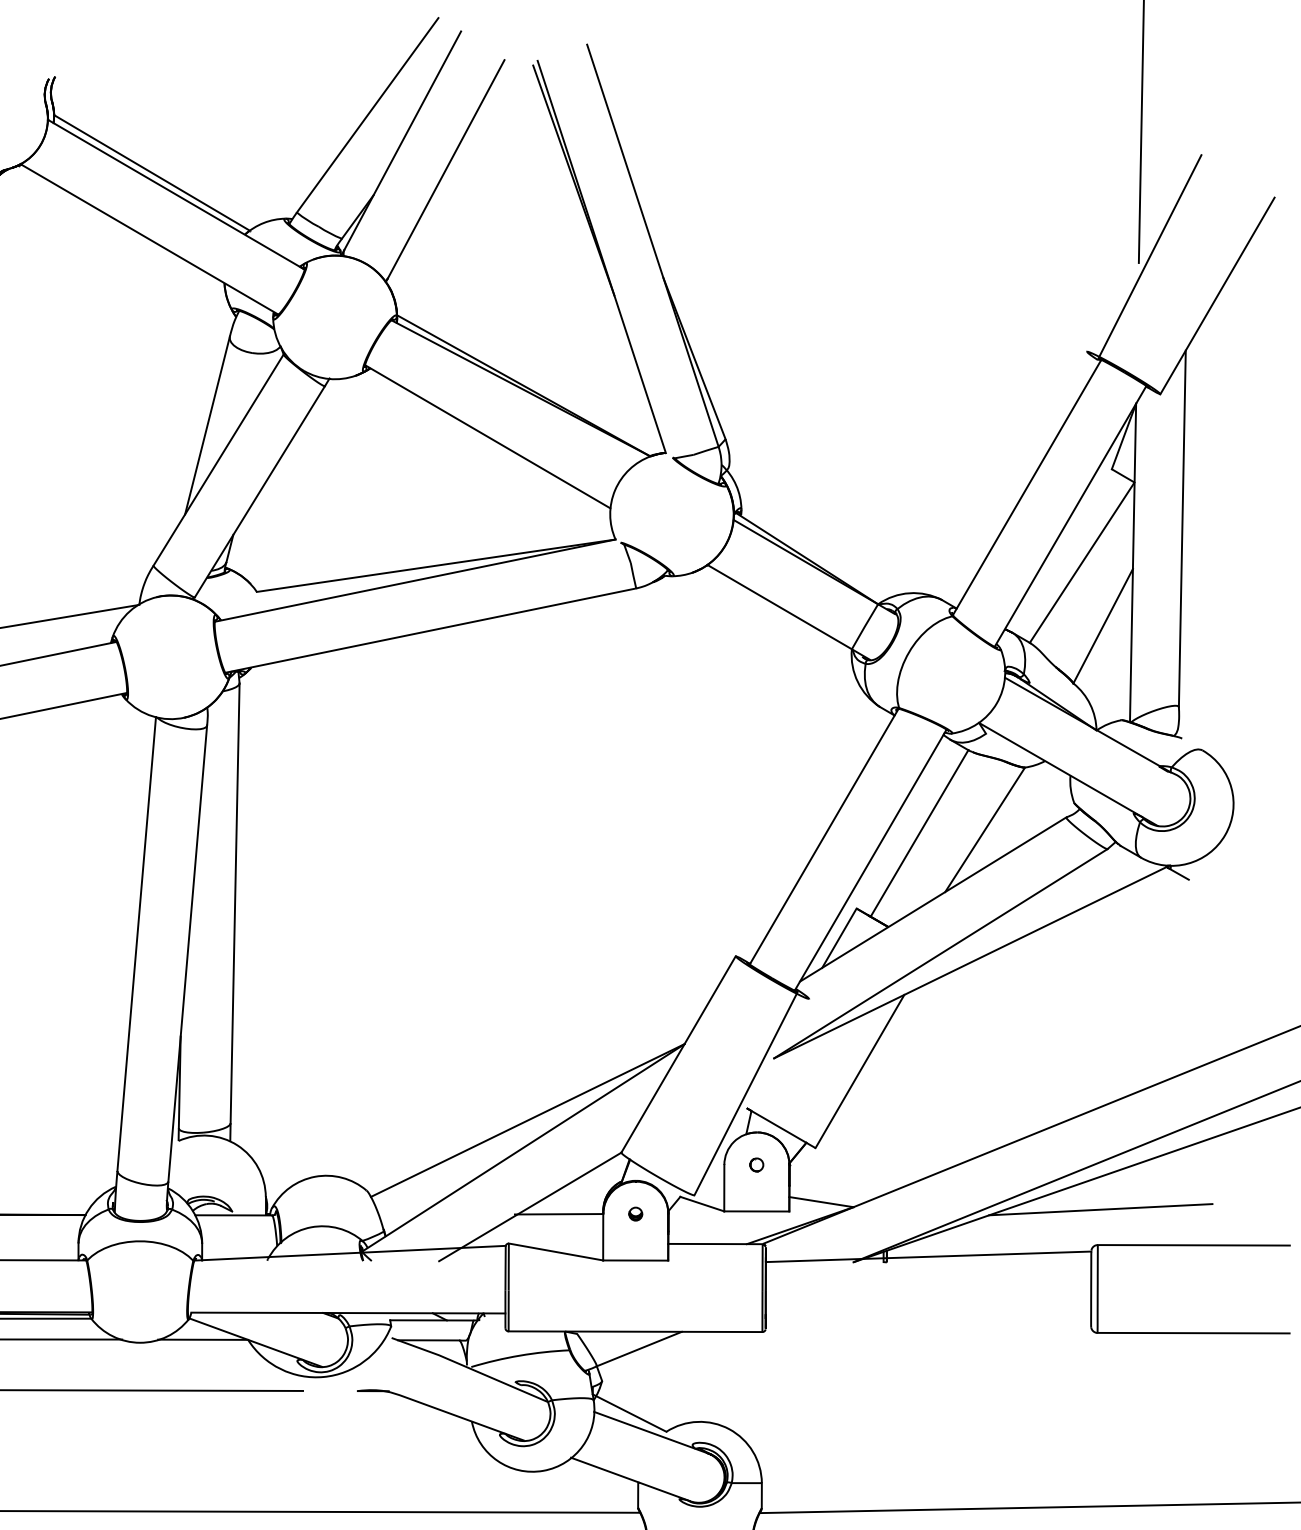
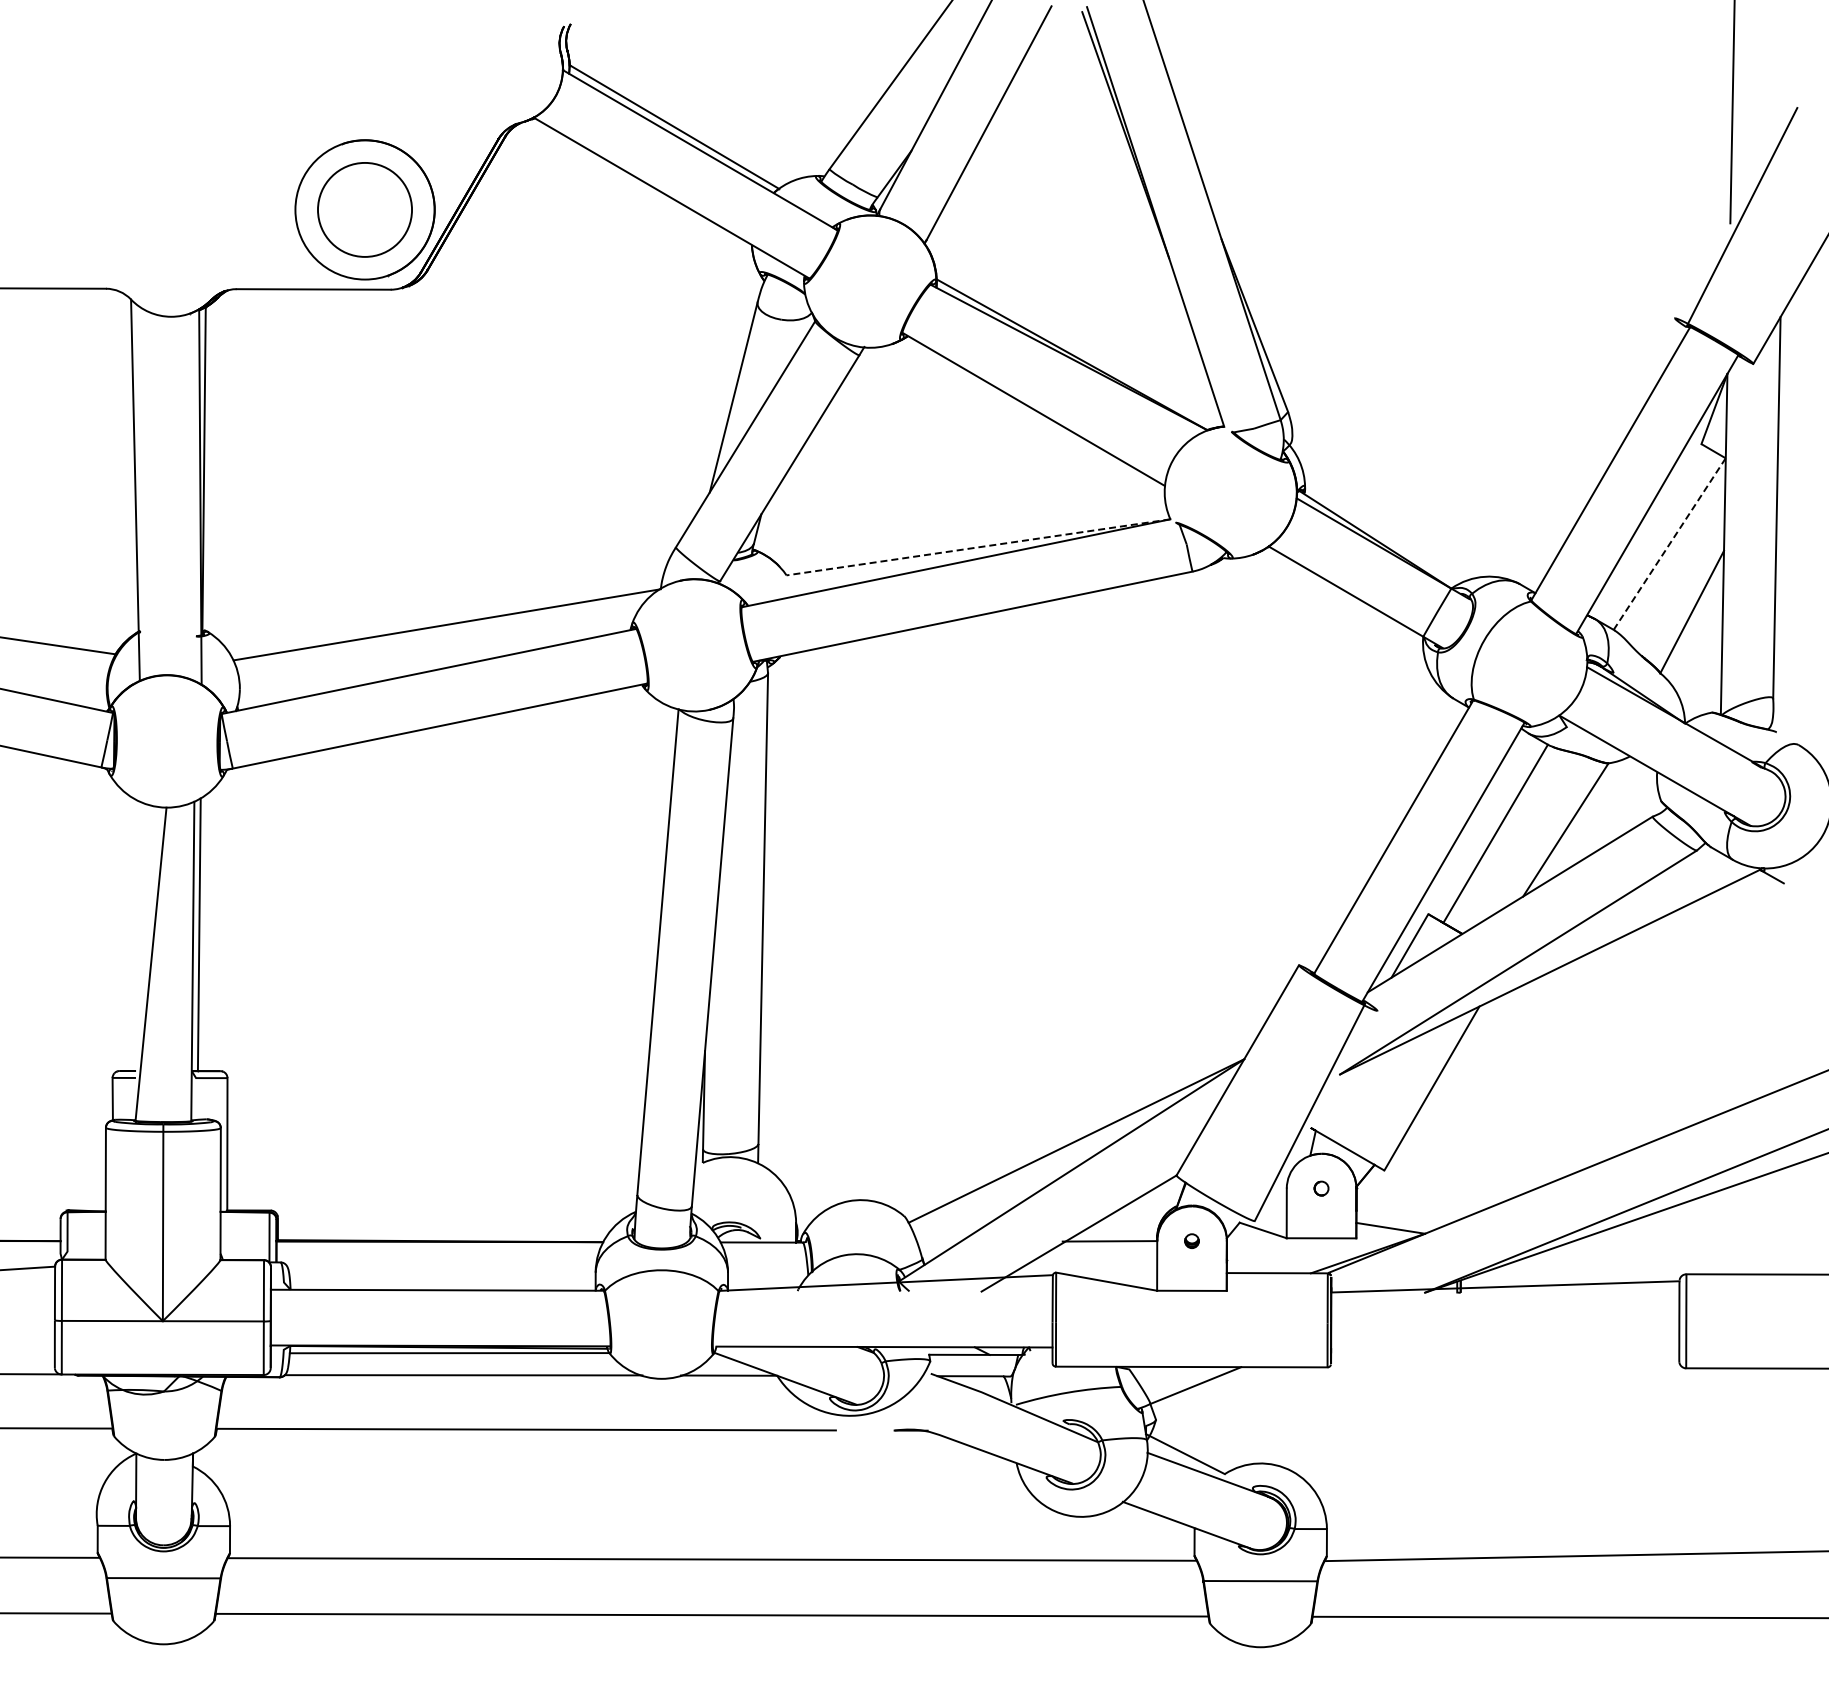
line: (1081, 563) -> (1669, 544), solid -> dashed
line: (436, 565) -> (978, 547), solid -> dashed
line: (1100, 1209) -> (1689, 1236), removed

